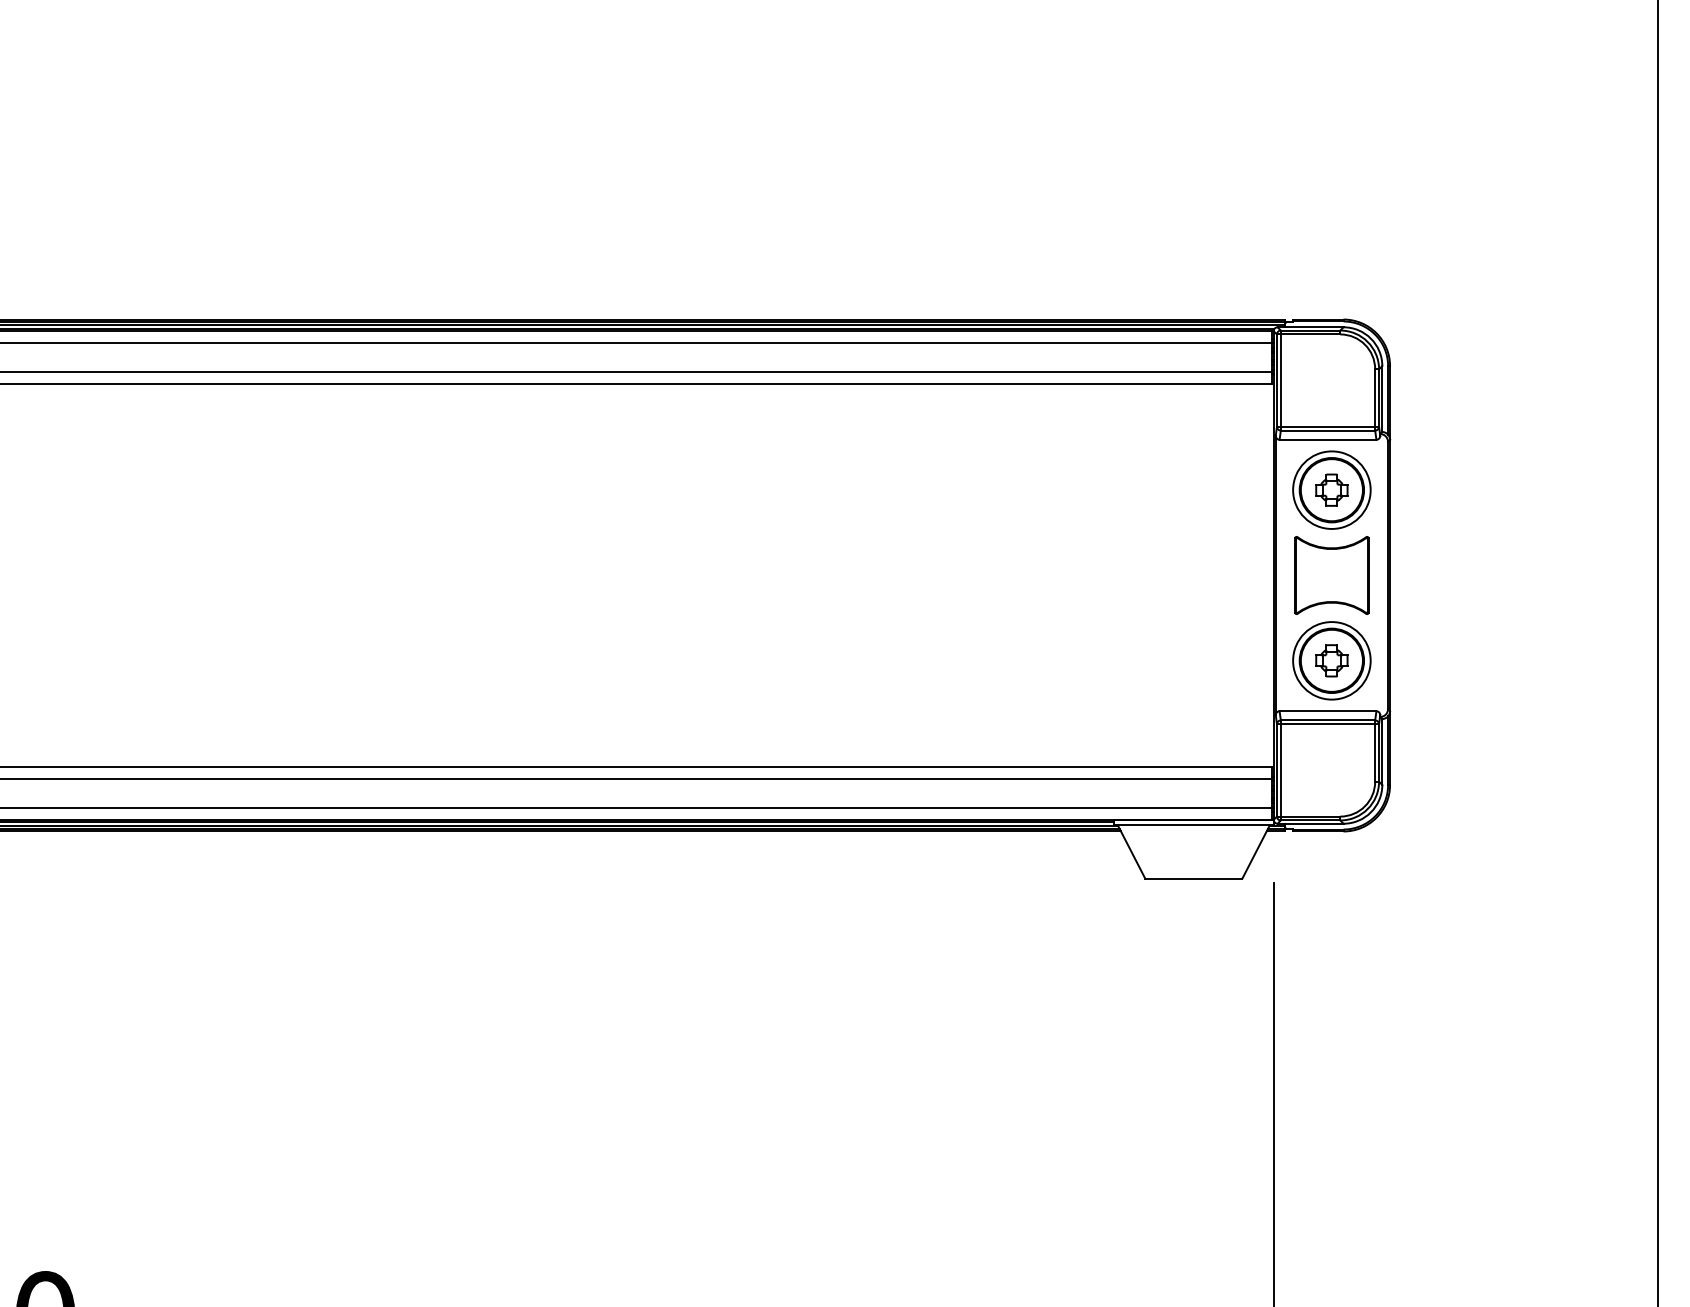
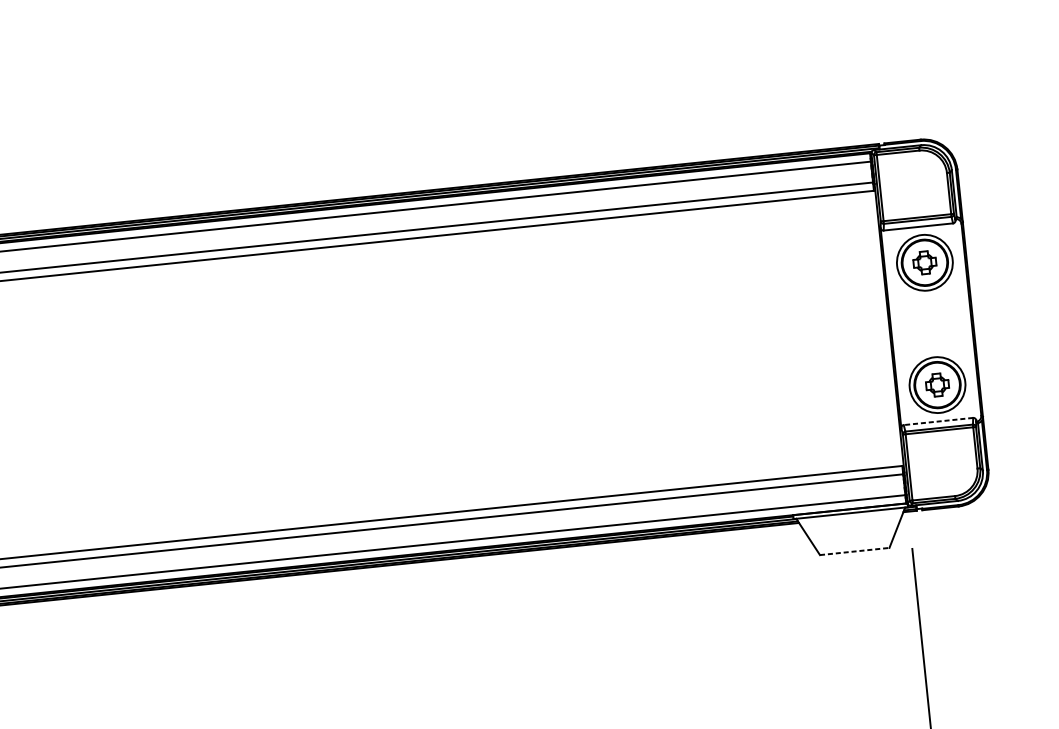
part: (1331, 575) -> (930, 323), removed
line: (1327, 711) -> (938, 421), solid -> dashed
line: (1194, 878) -> (855, 551), solid -> dashed

